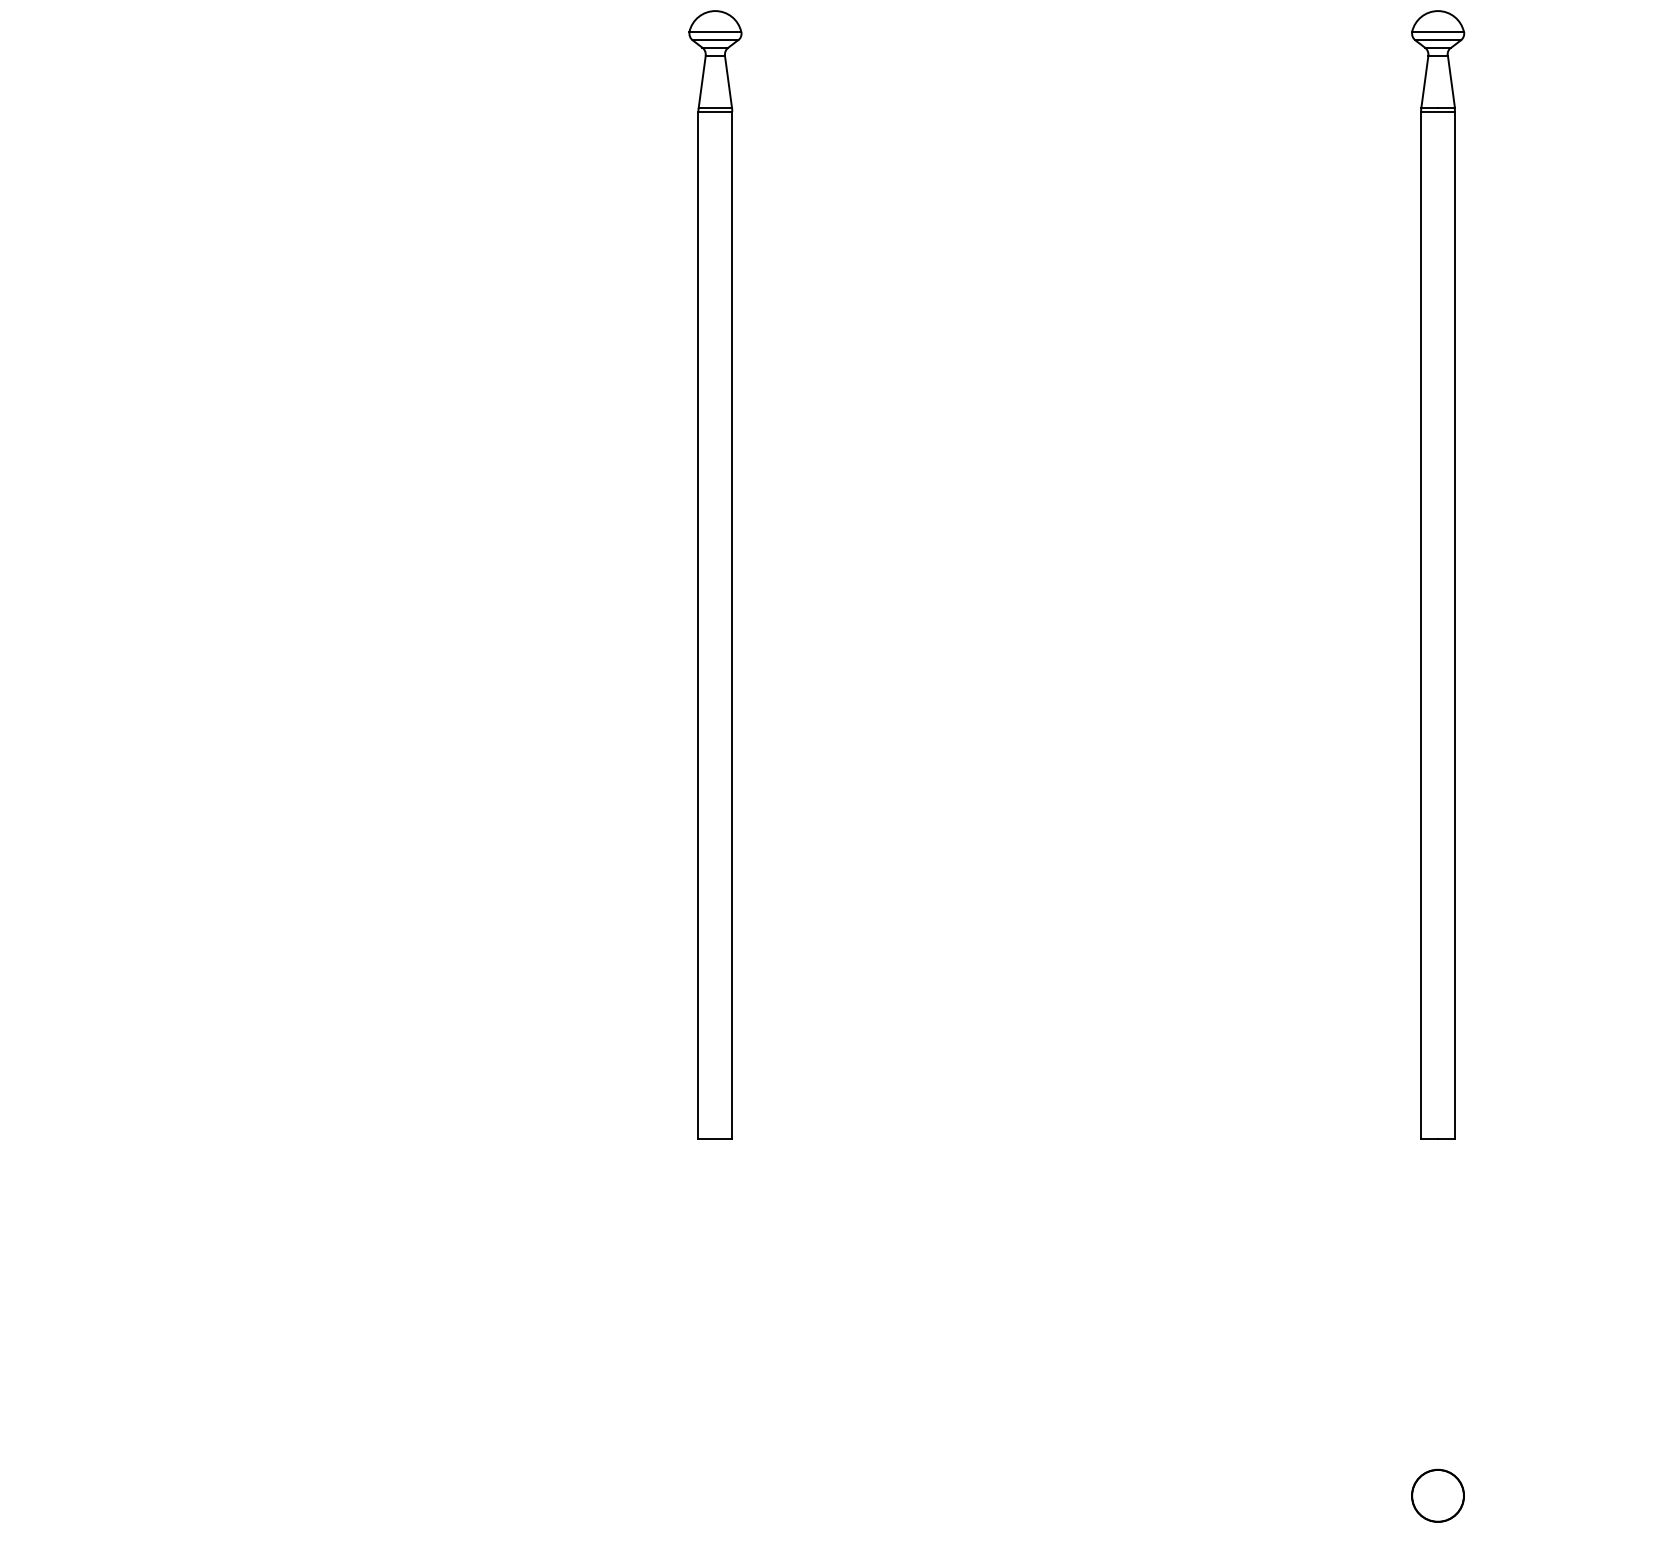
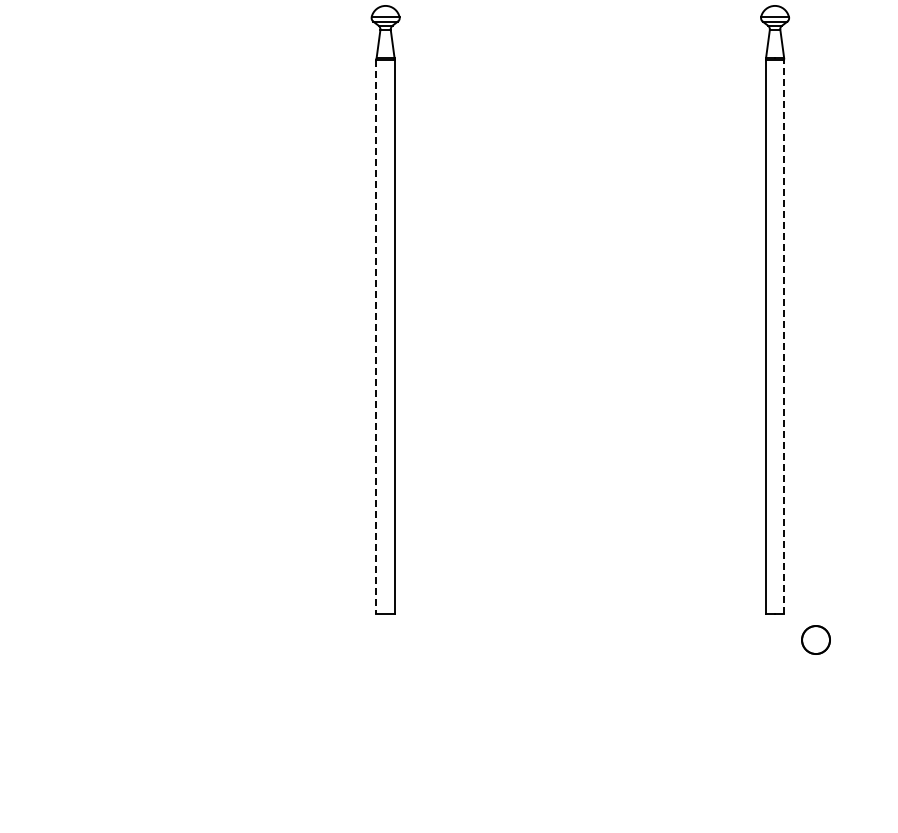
line: (698, 624) -> (376, 336), solid -> dashed
line: (1455, 624) -> (784, 336), solid -> dashed
circle: (1437, 1494) -> (815, 639), moved

